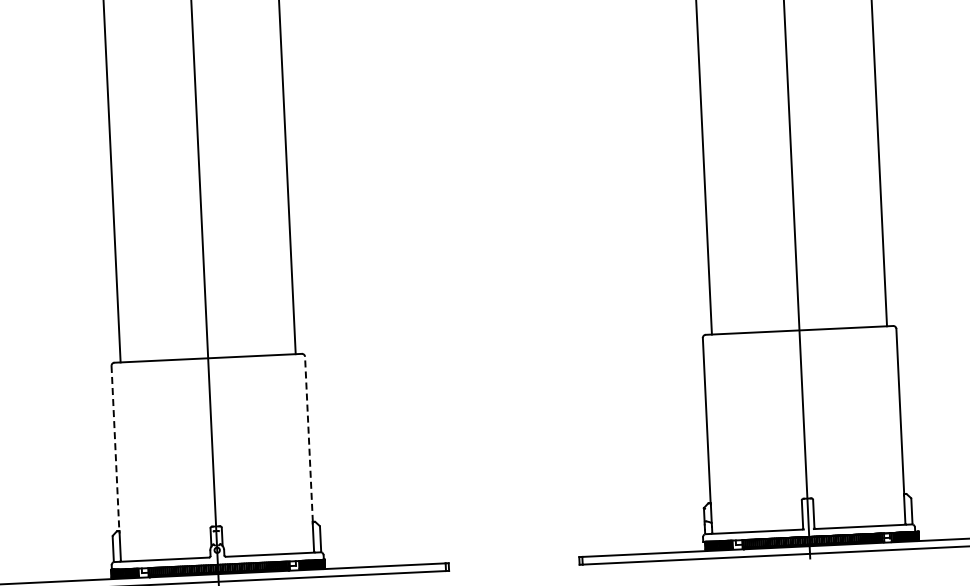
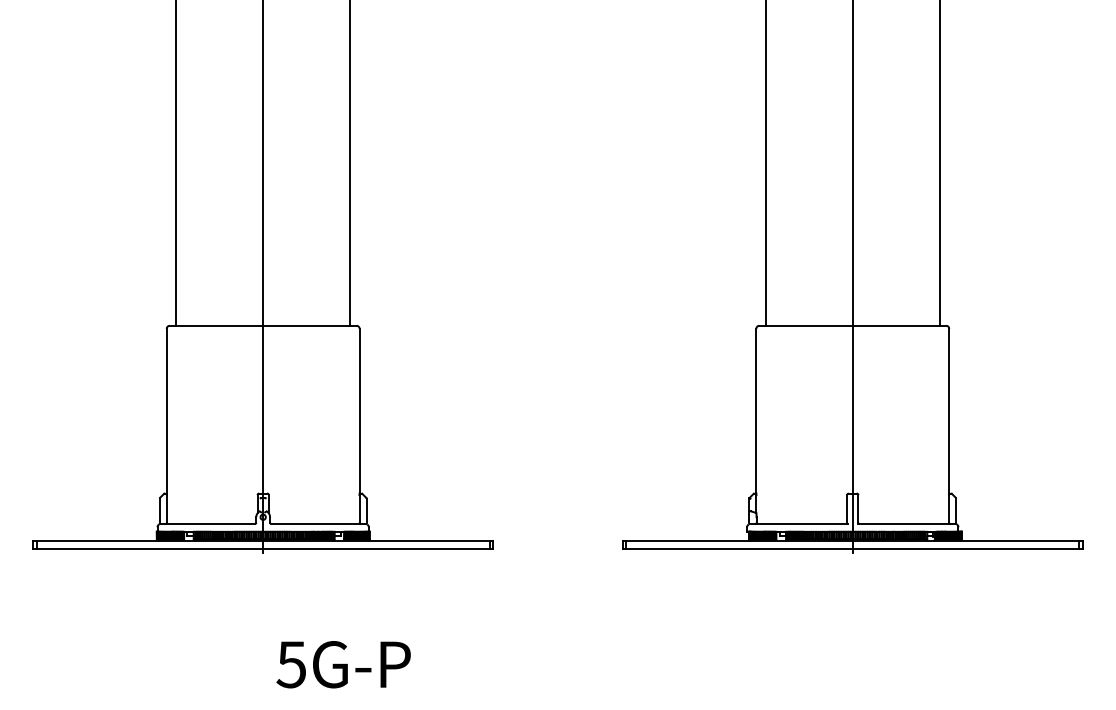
line: (308, 438) -> (359, 410), dashed -> solid
line: (115, 448) -> (166, 411), dashed -> solid

